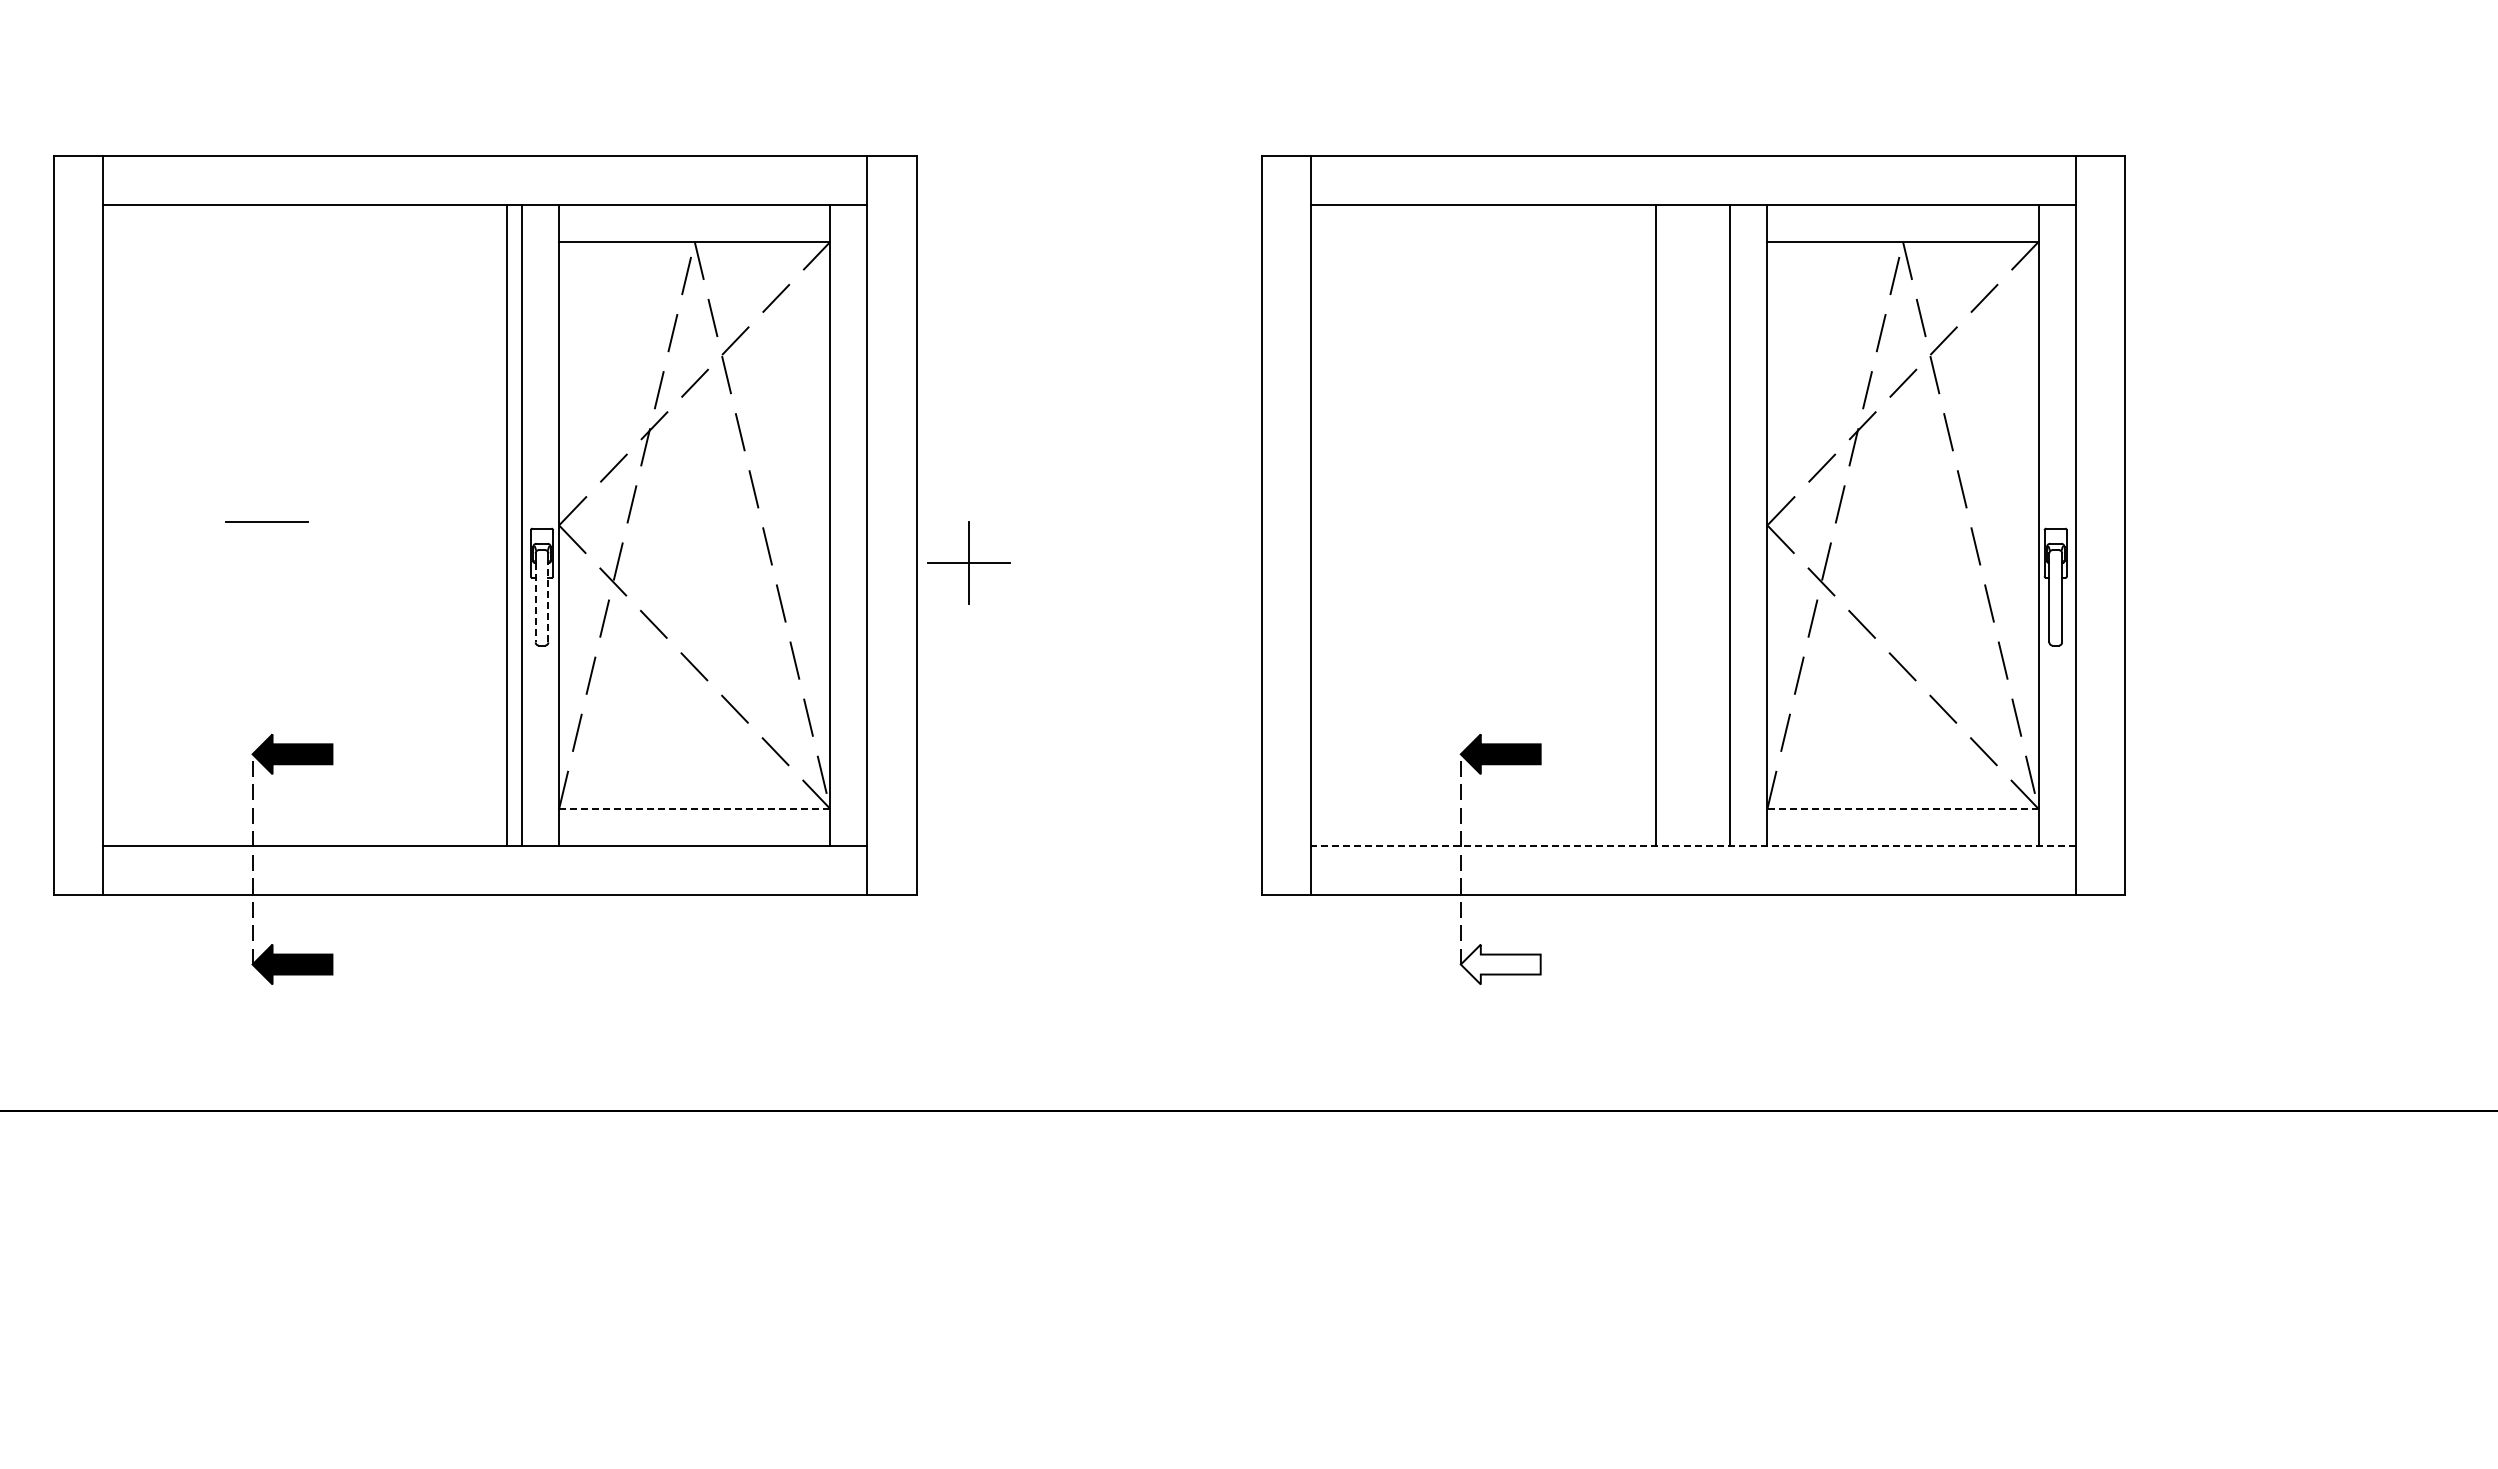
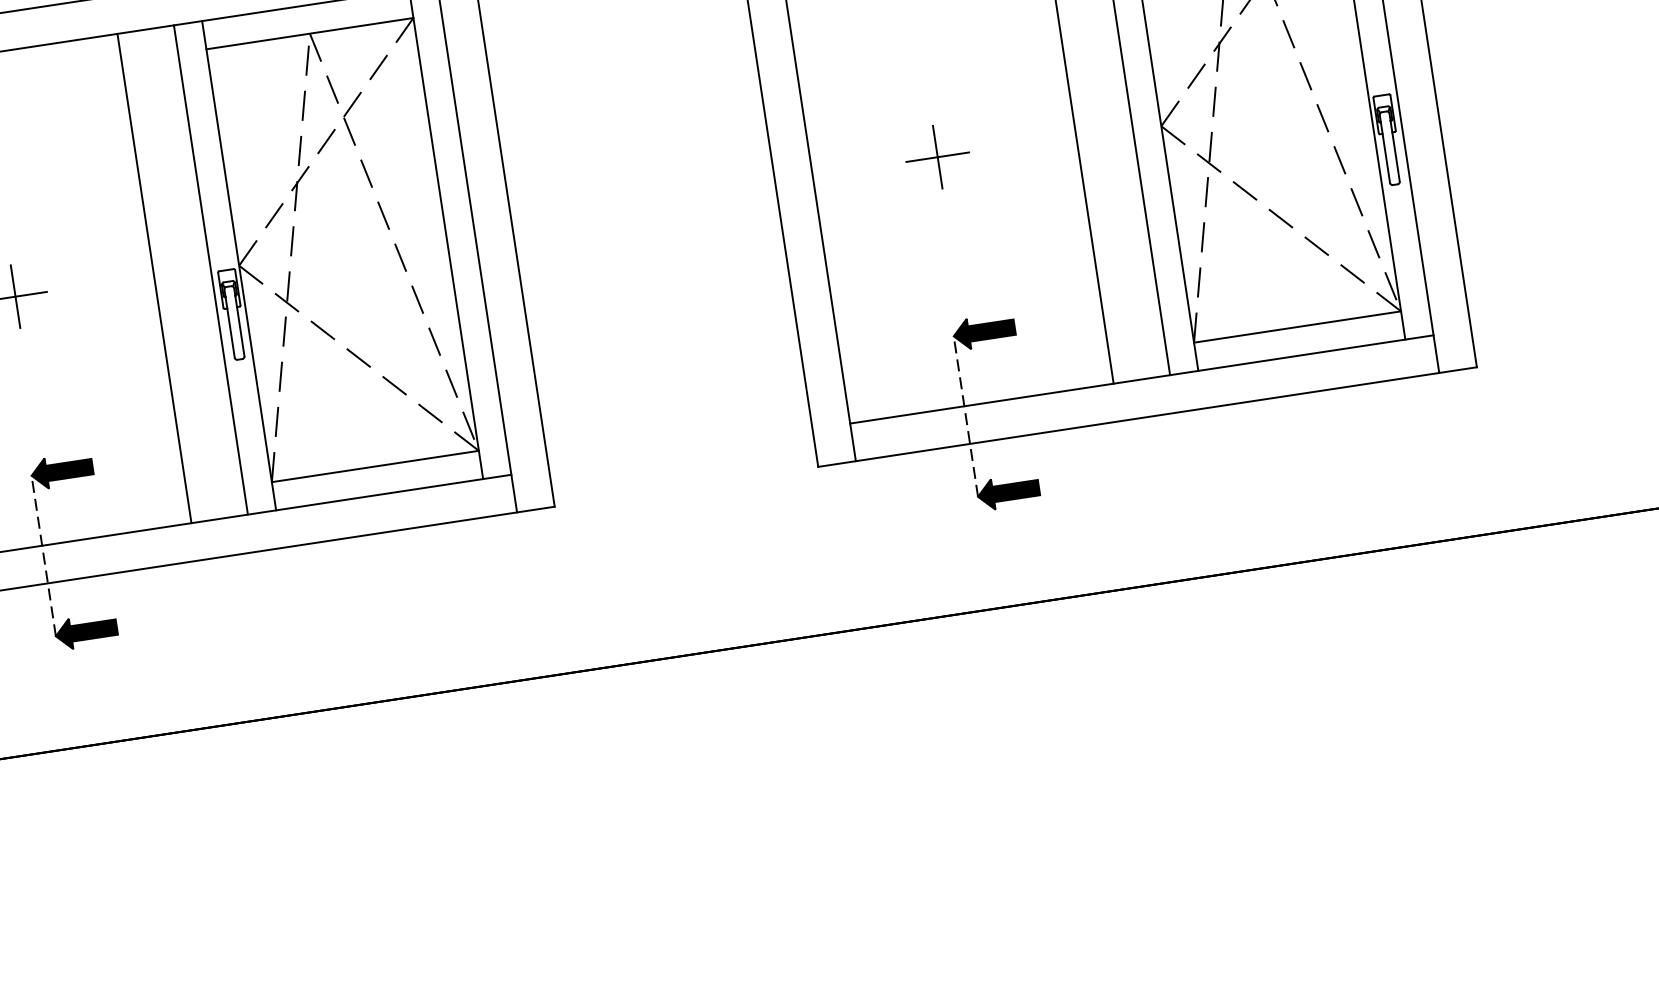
line: (266, 521) -> (15, 296), added
line: (507, 524) -> (154, 277), moved
part: (968, 562) -> (937, 157), moved
line: (535, 602) -> (230, 327), dashed -> solid
line: (548, 602) -> (239, 325), dashed -> solid
line: (694, 808) -> (375, 466), dashed -> solid
line: (1903, 808) -> (1297, 326), dashed -> solid
line: (1692, 845) -> (1141, 379), dashed -> solid
fill: (1500, 964) -> (1008, 492), added

